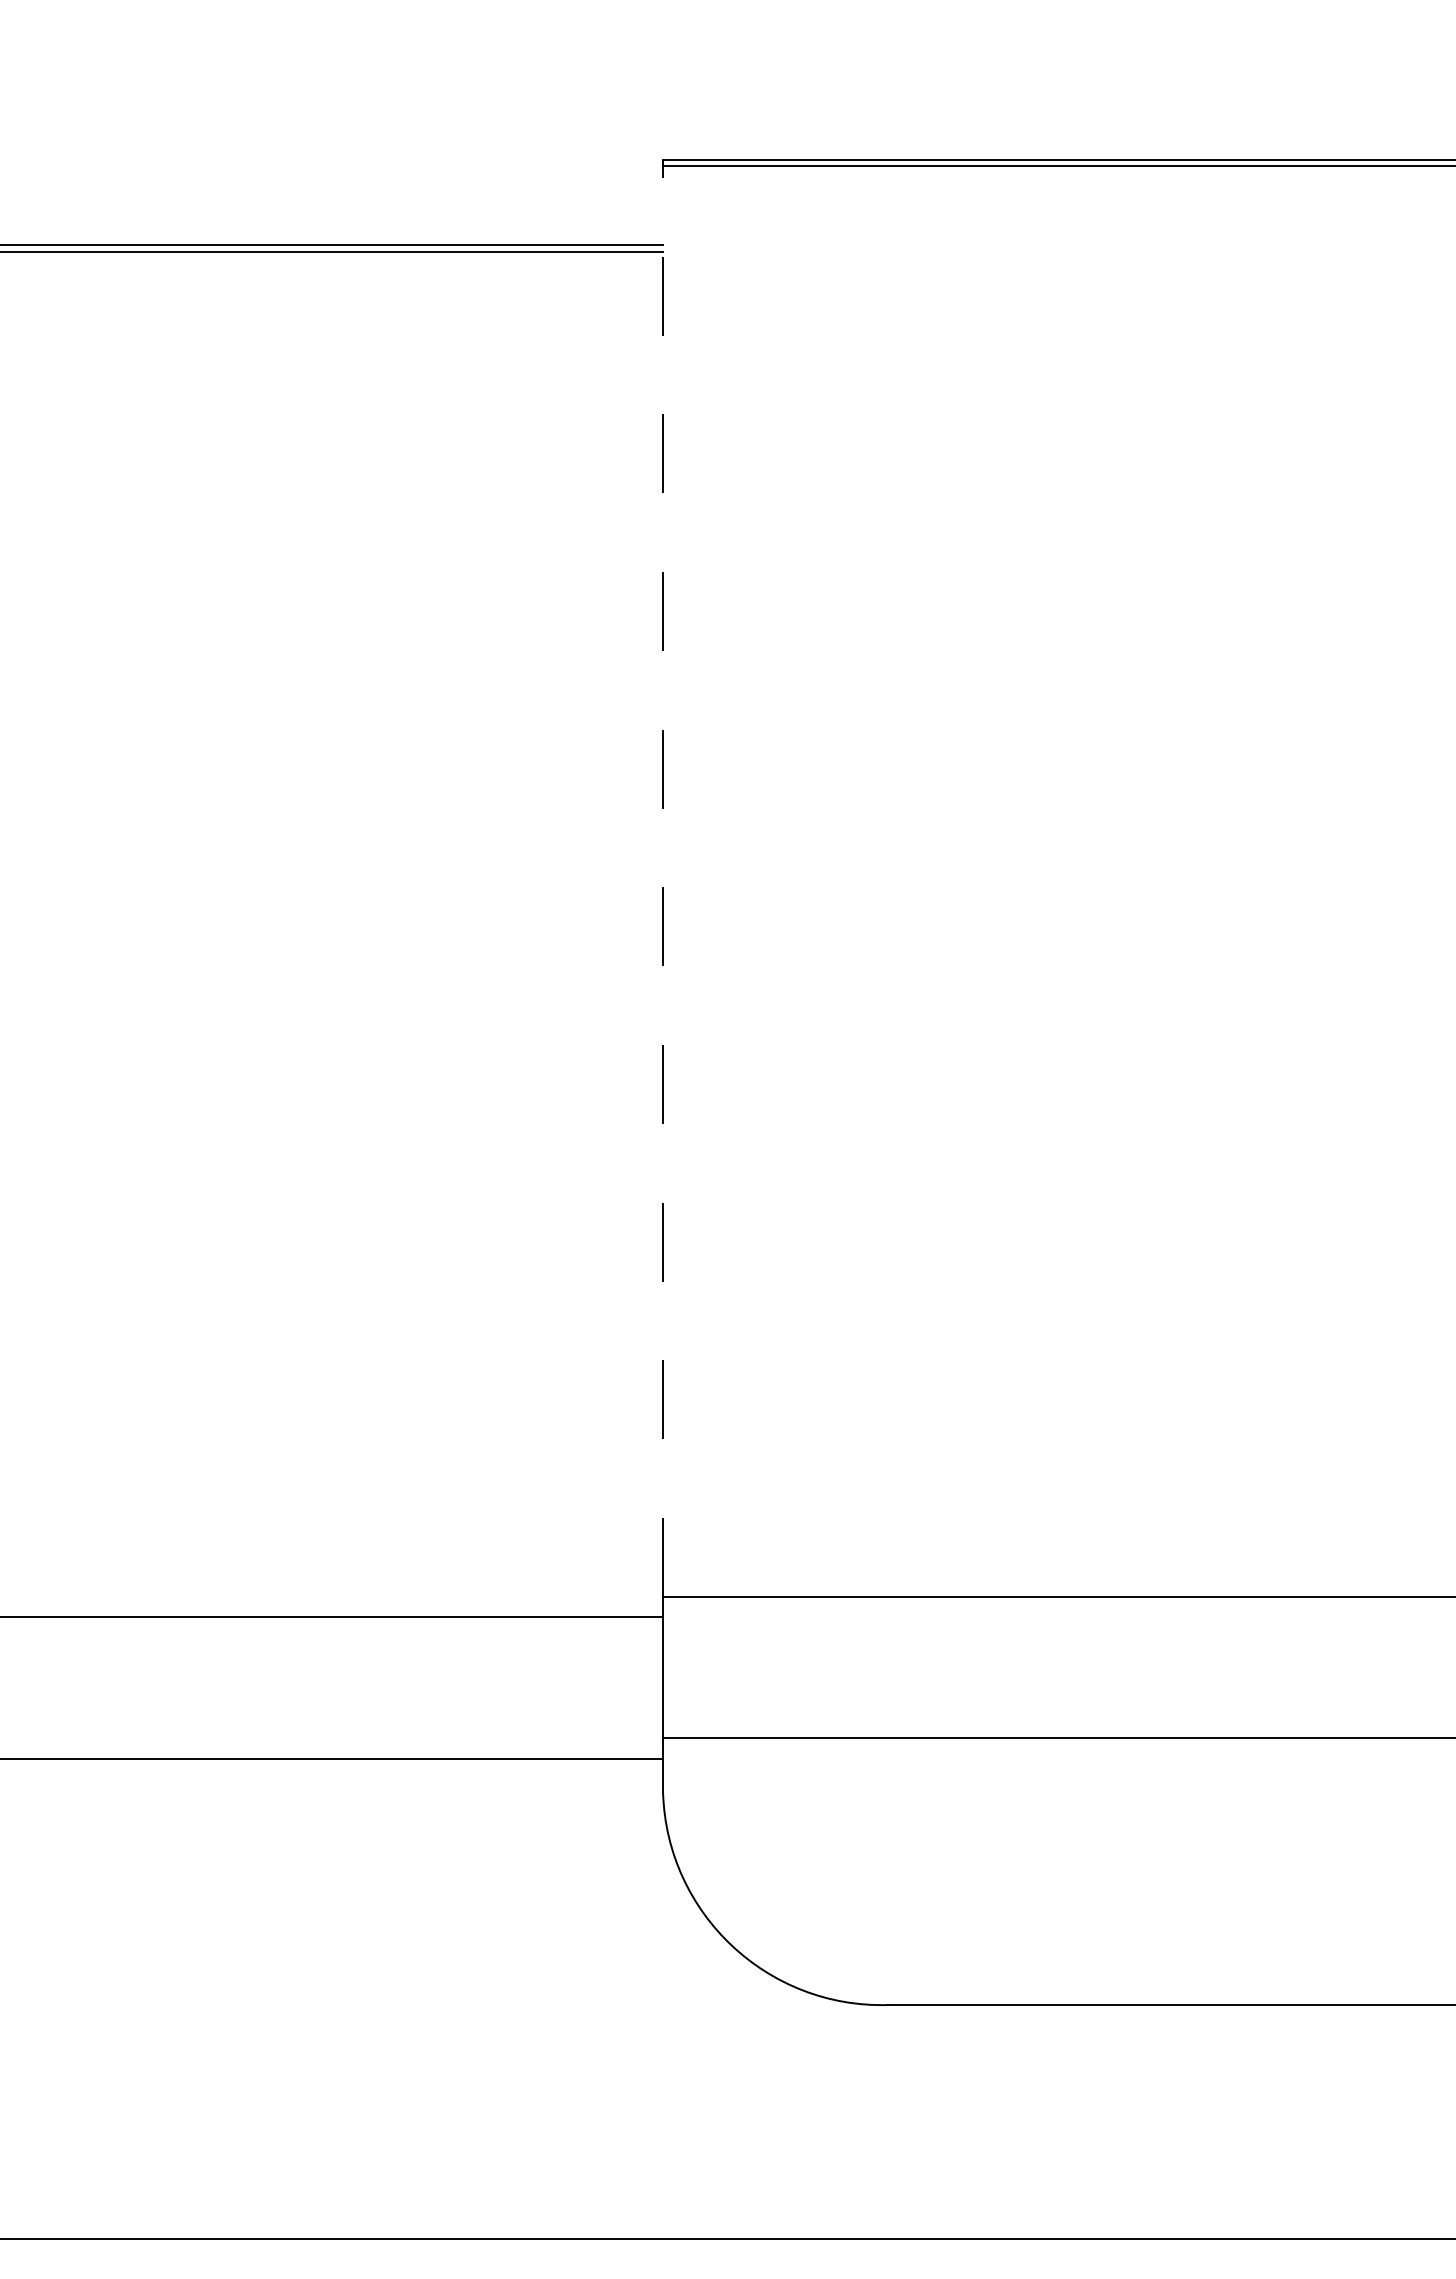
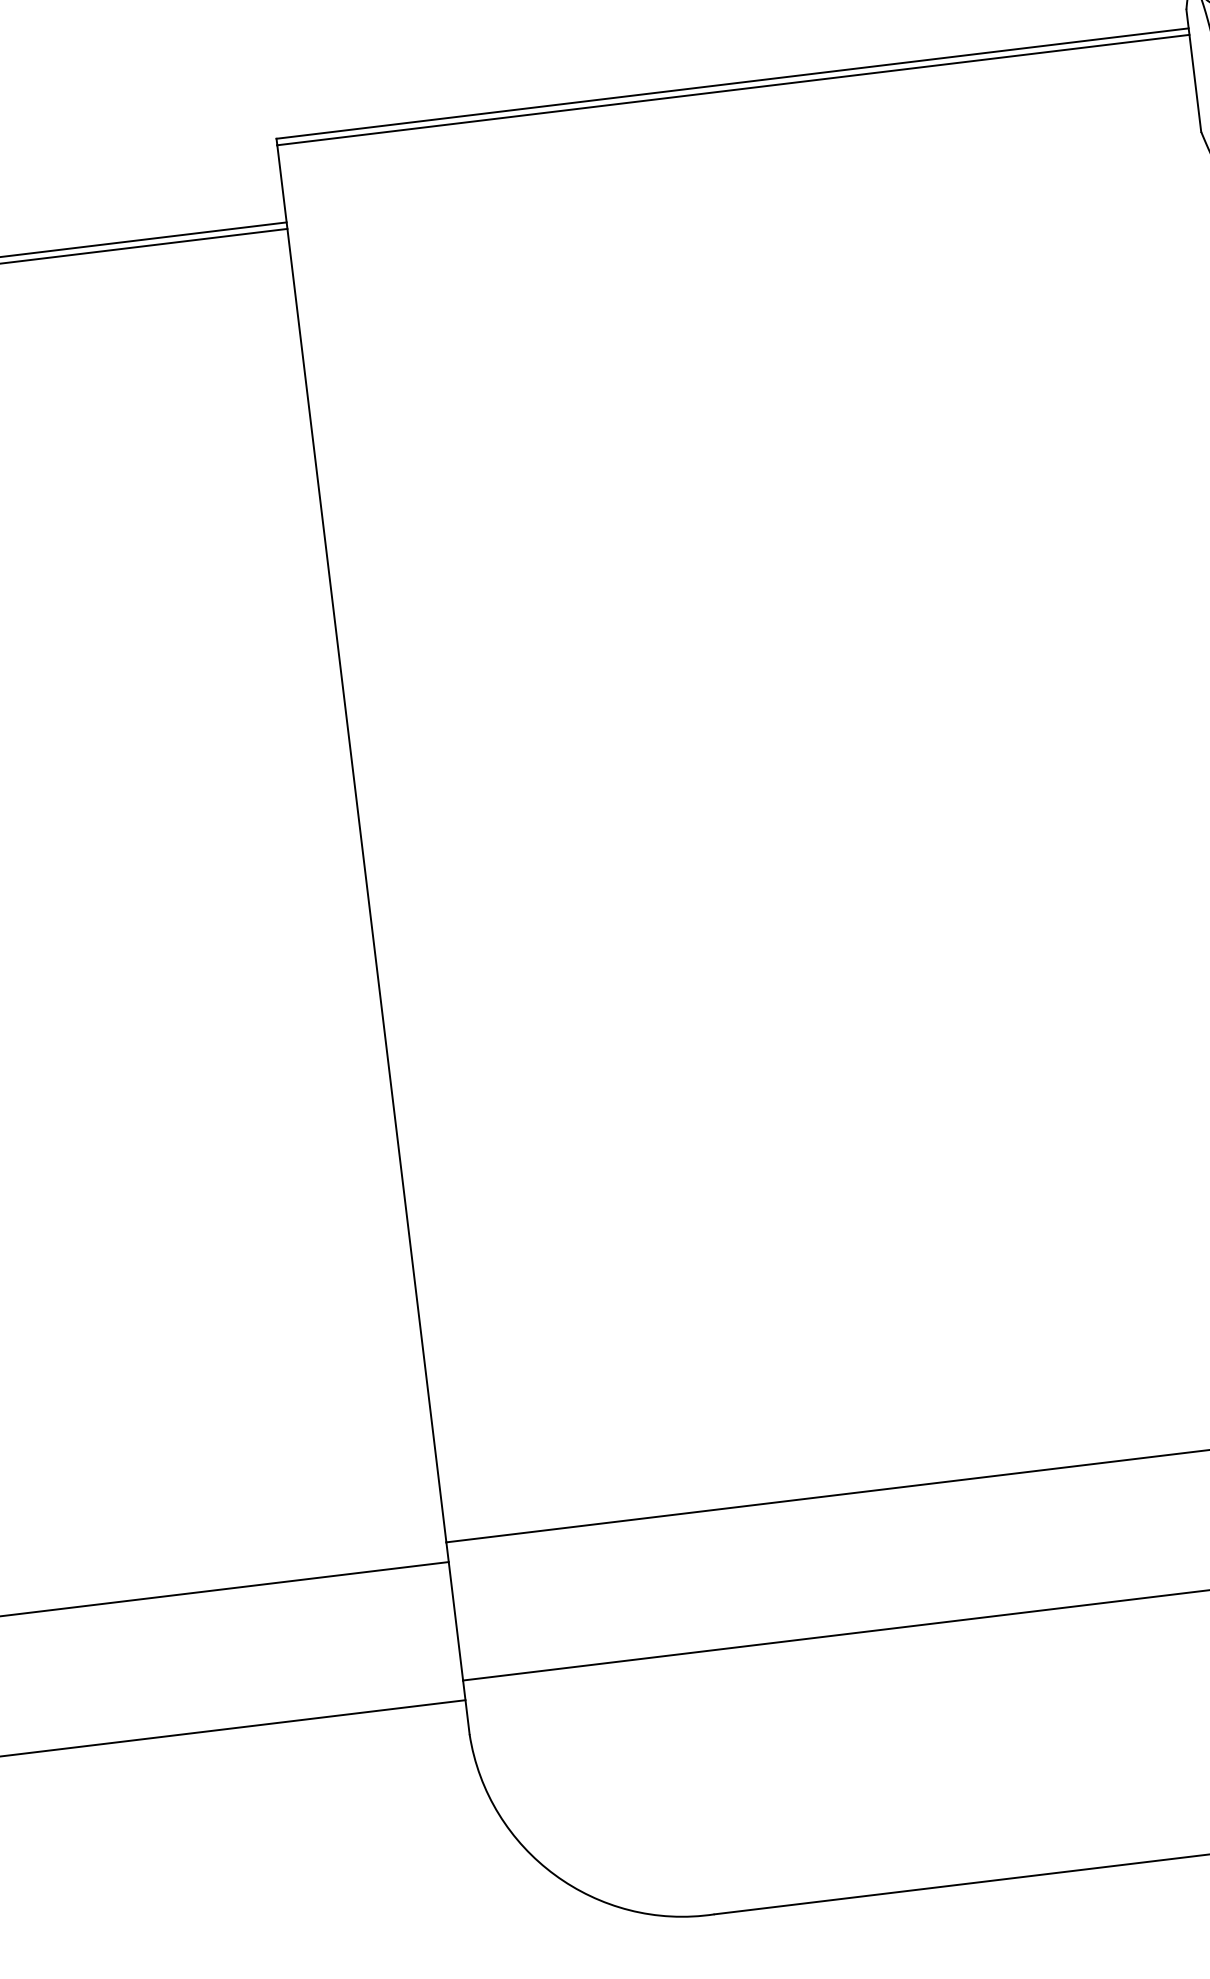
line: (663, 881) -> (362, 843), dashed -> solid

